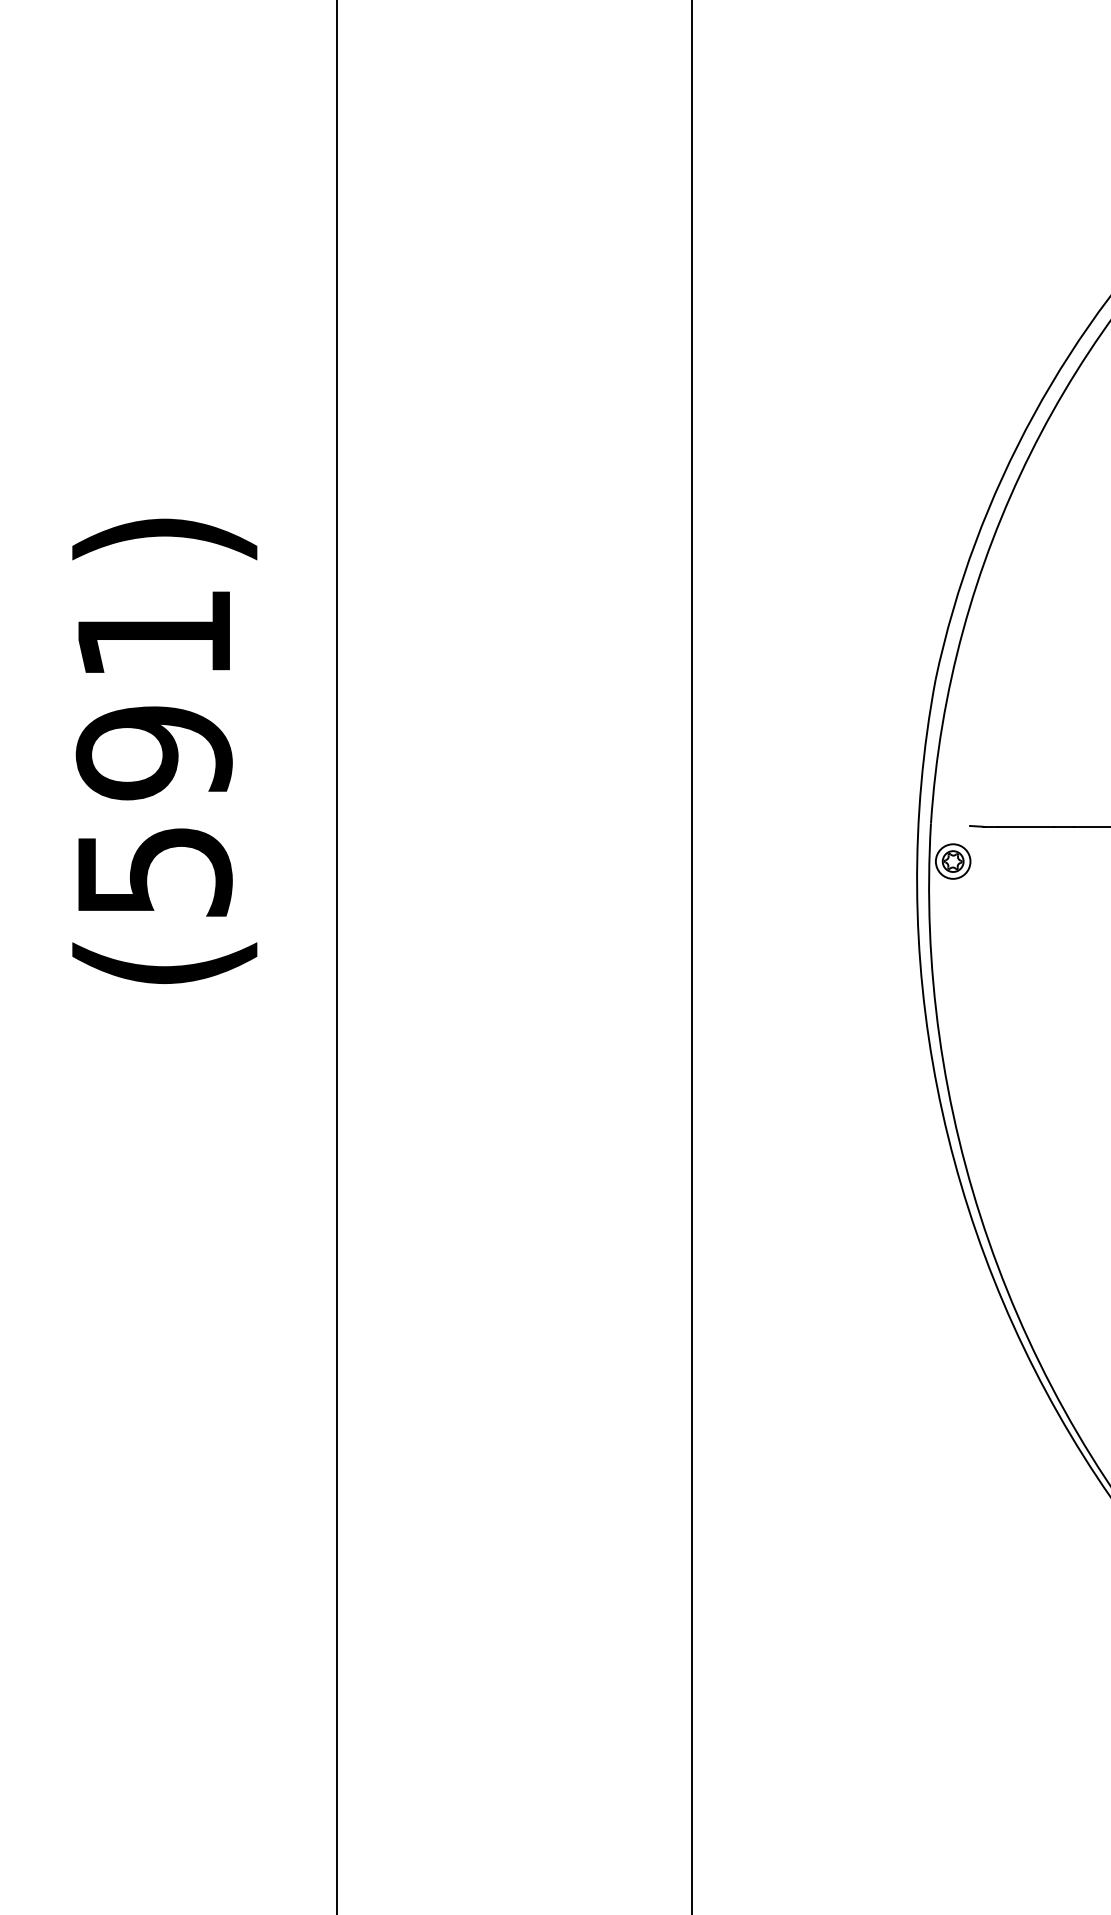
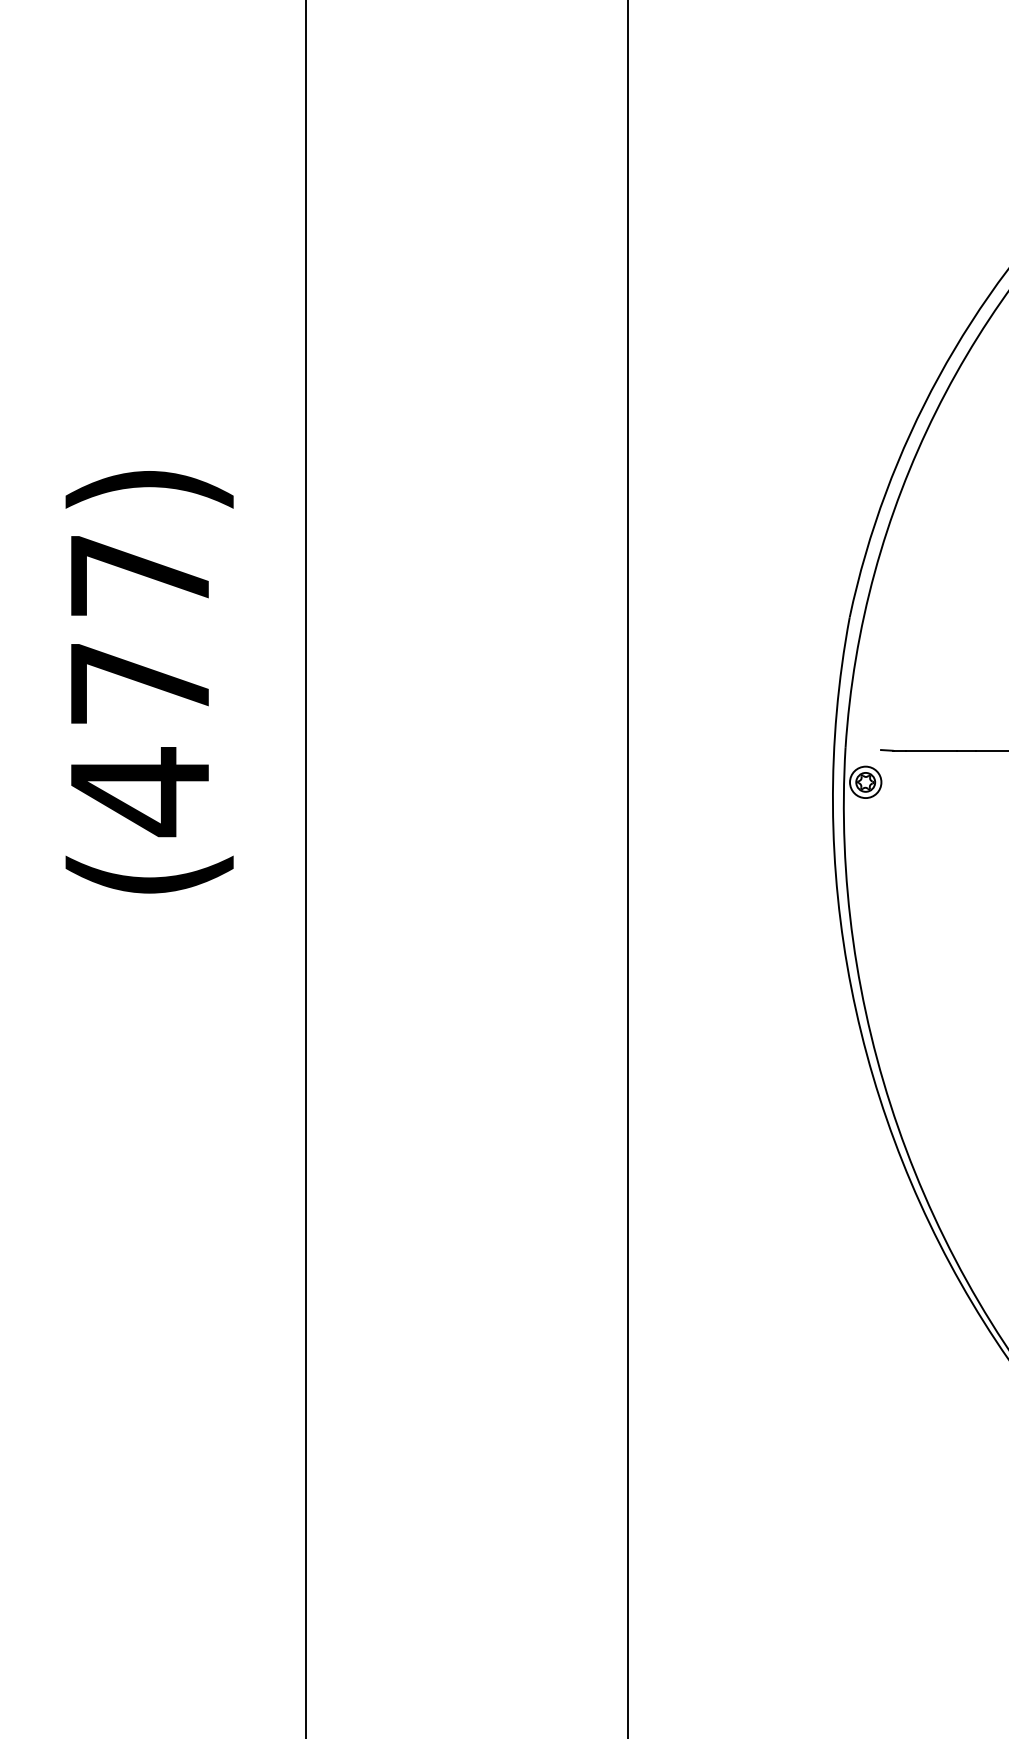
text: (153, 755) -> (139, 686), 591 -> 477

